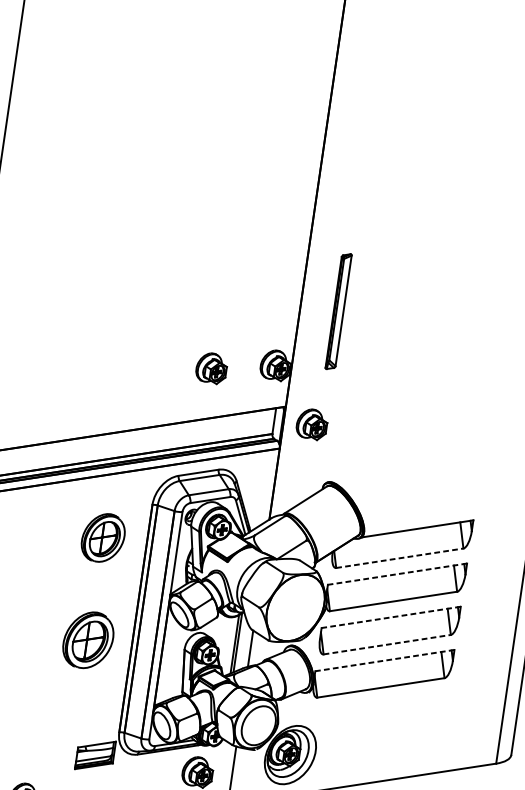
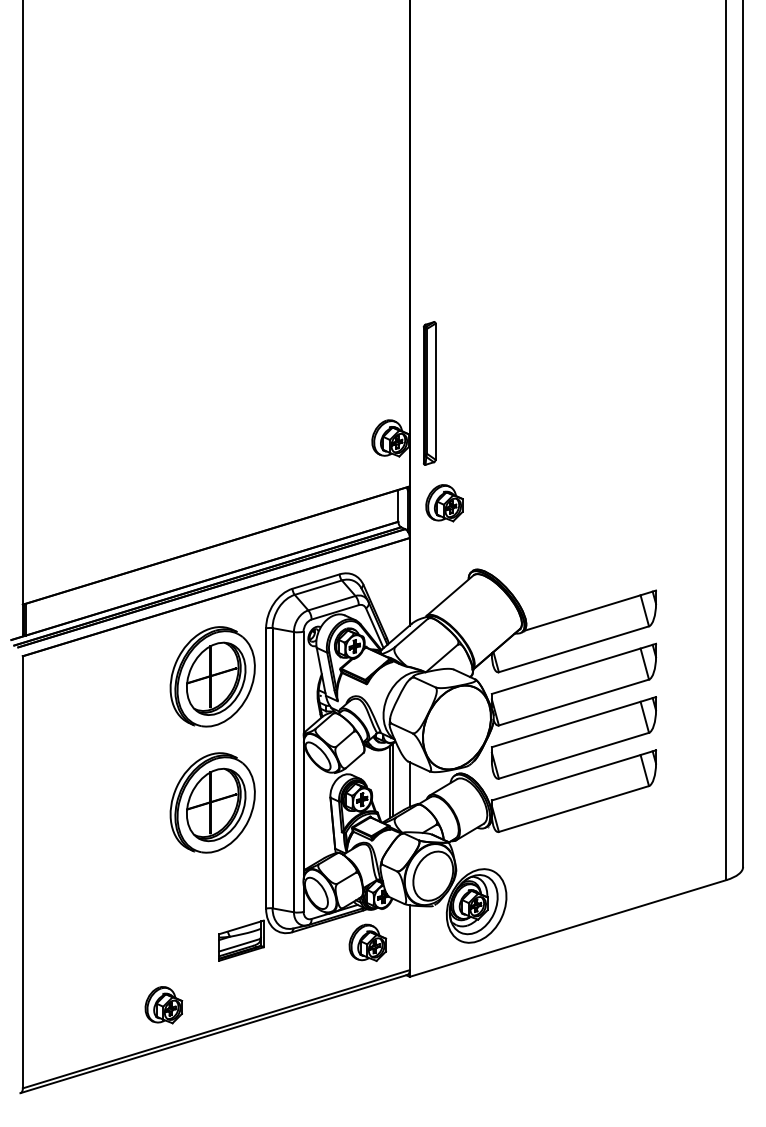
part: (338, 311) -> (429, 393), moved
part: (211, 368) -> (313, 453), removed
part: (103, 537) -> (212, 676), size x1.67
line: (400, 558) -> (574, 649), dashed -> solid
line: (397, 573) -> (573, 668), dashed -> solid
line: (390, 617) -> (573, 722), dashed -> solid
part: (88, 639) -> (212, 802), size x1.43
line: (387, 644) -> (574, 755), dashed -> solid
line: (384, 660) -> (573, 775), dashed -> solid

